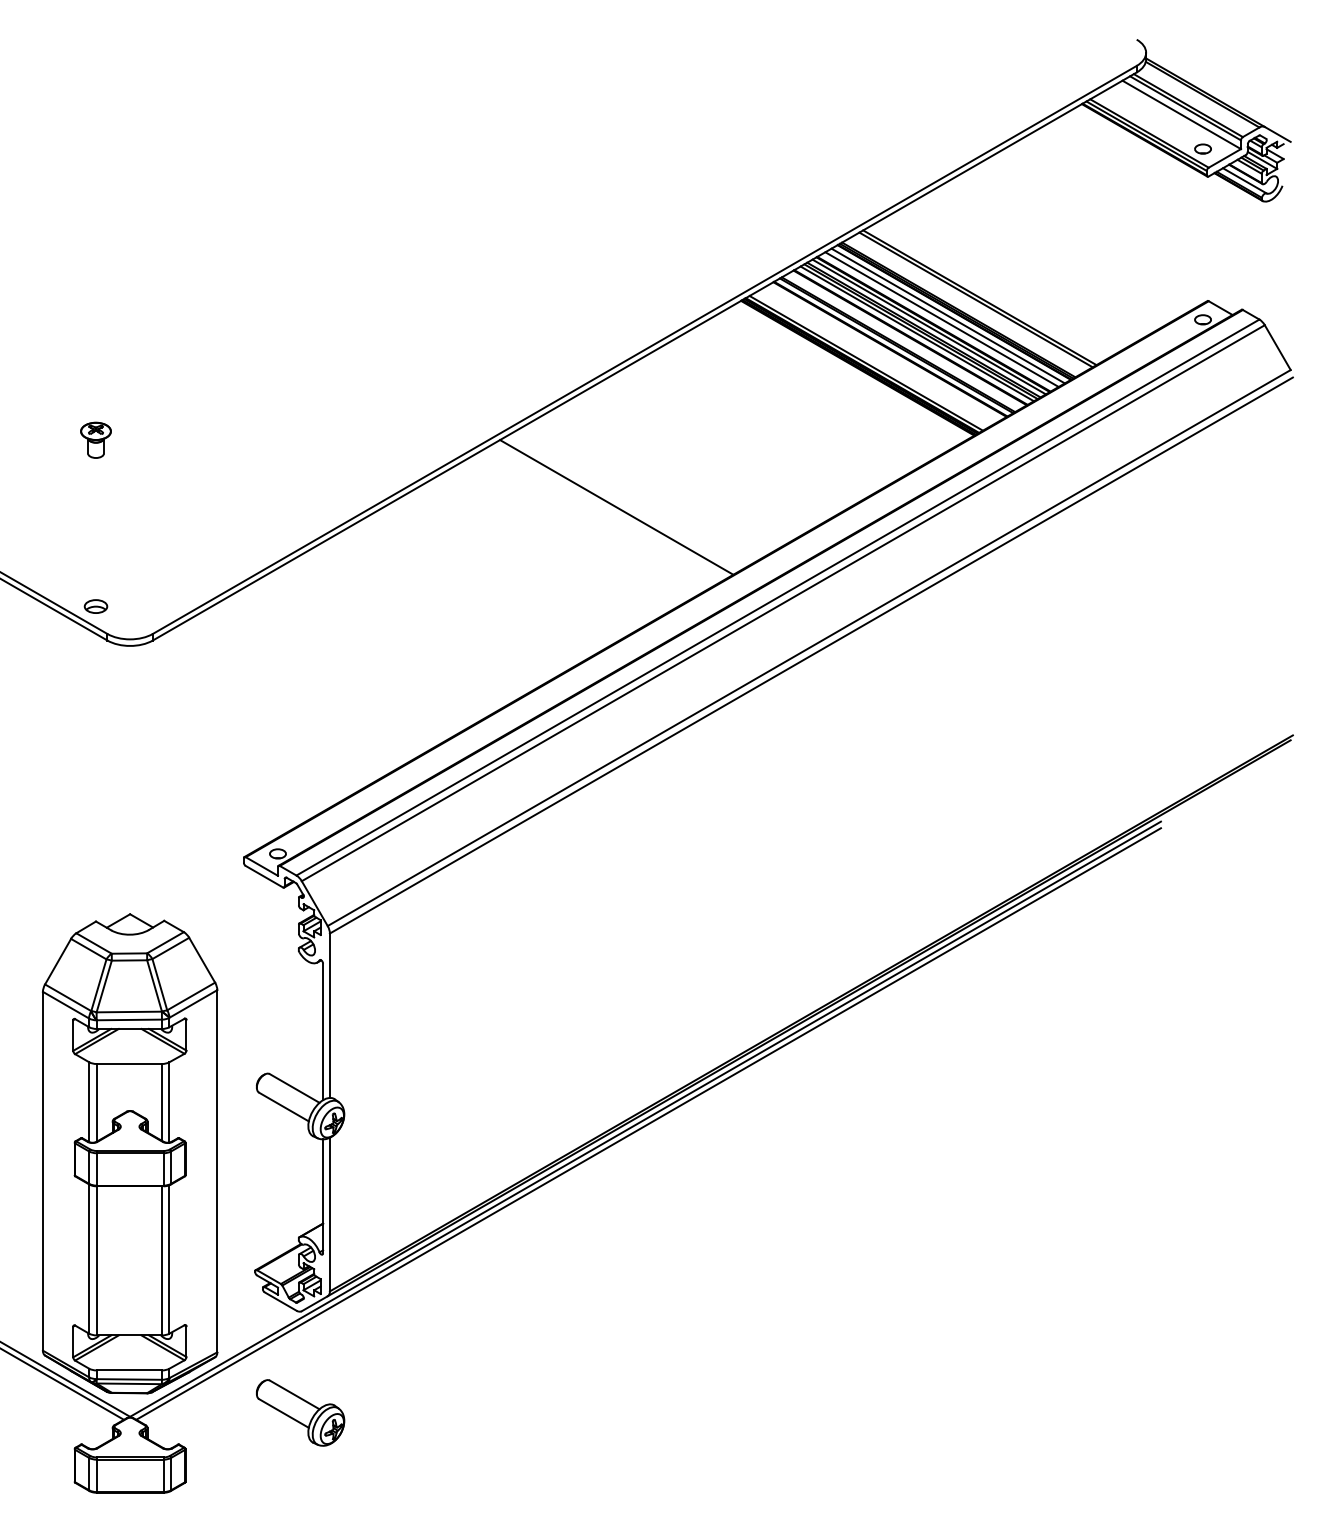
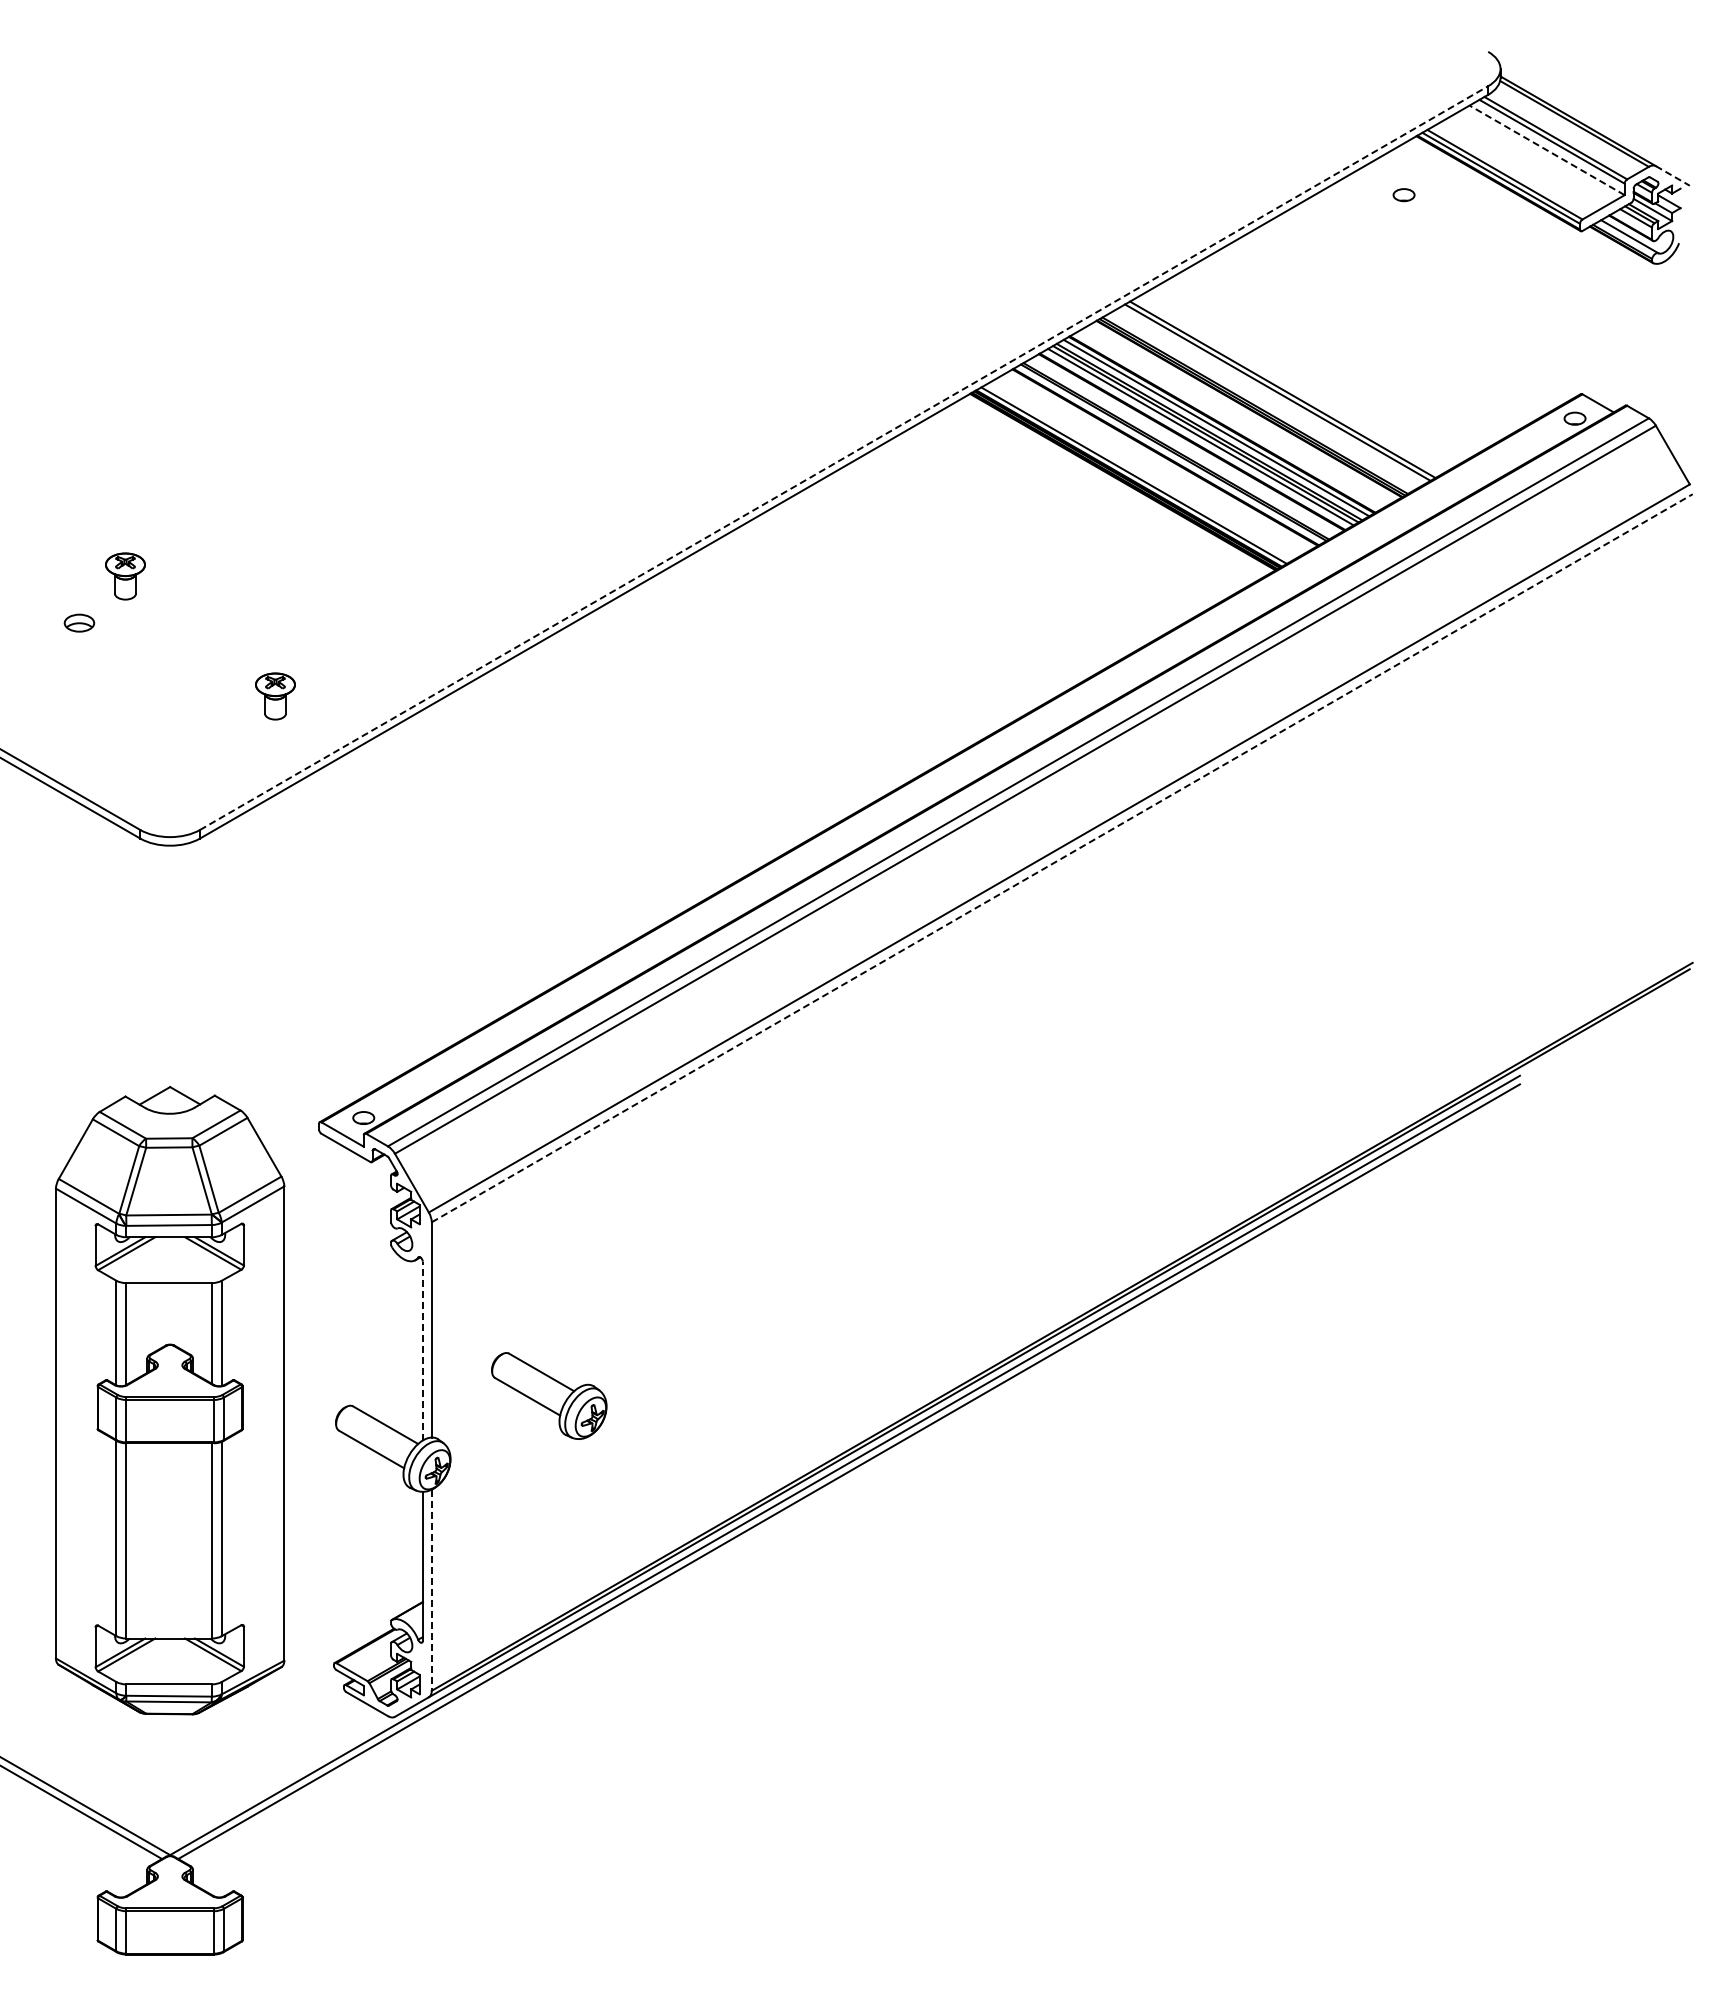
line: (1182, 115) -> (1547, 150), solid -> dashed
line: (1277, 134) -> (1672, 175), solid -> dashed
part: (1202, 149) -> (1403, 195), moved
line: (948, 315) -> (1241, 413), removed
line: (942, 319) -> (1233, 418), removed
line: (645, 350) -> (844, 458), solid -> dashed
line: (616, 507) -> (807, 664), removed
part: (210, 531) -> (275, 696), added
part: (96, 606) -> (79, 622), moved
line: (811, 655) -> (1062, 858), solid -> dashed
line: (322, 1031) -> (422, 1350), solid -> dashed
part: (129, 1153) -> (169, 1400), moved
line: (329, 1214) -> (431, 1590), solid -> dashed
part: (300, 1412) -> (549, 1395), moved

